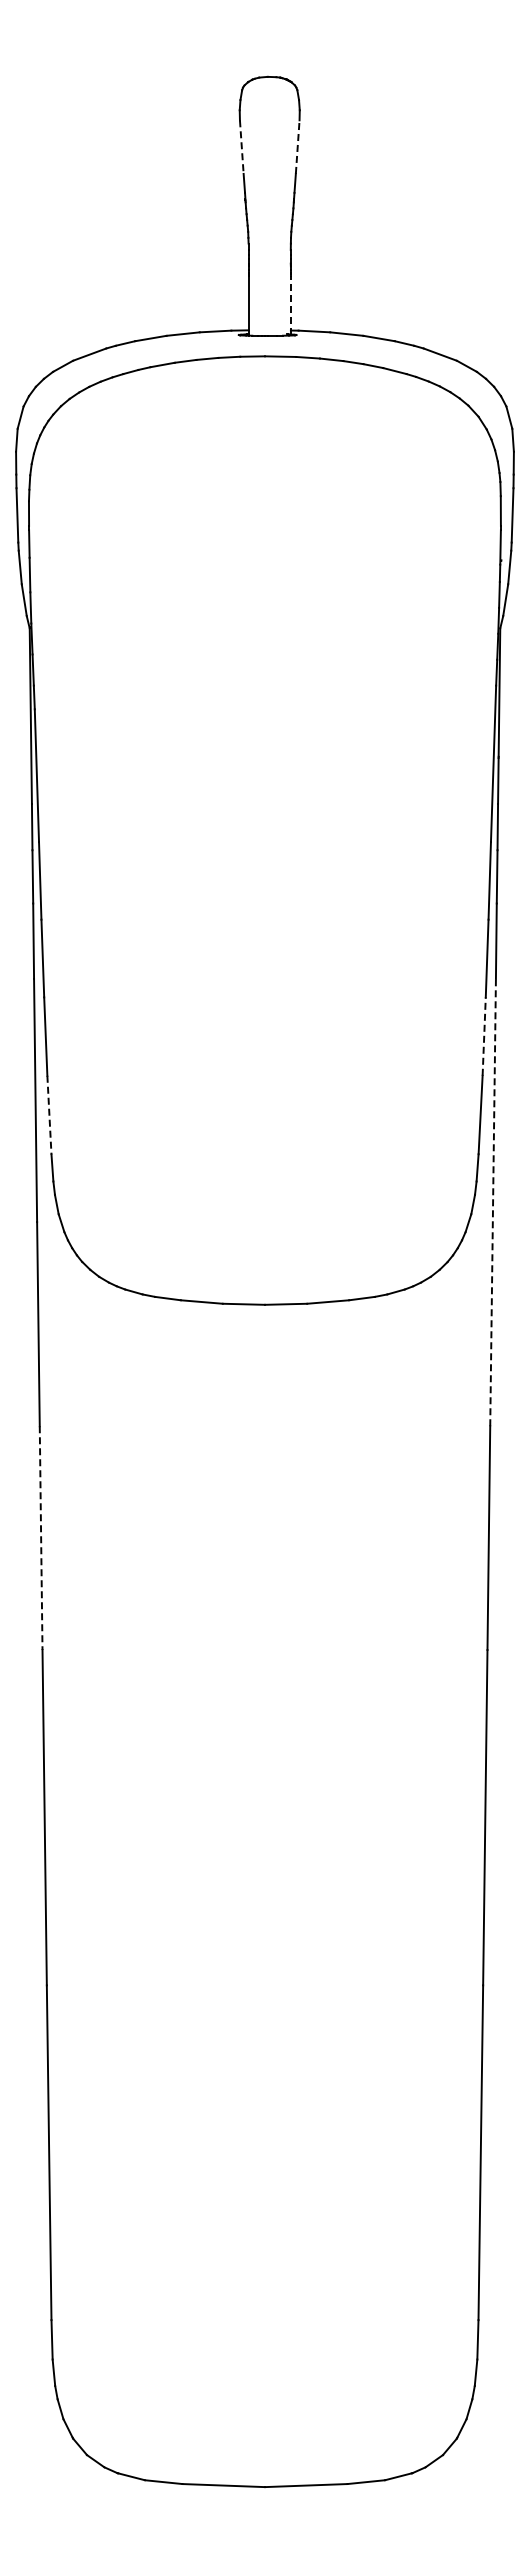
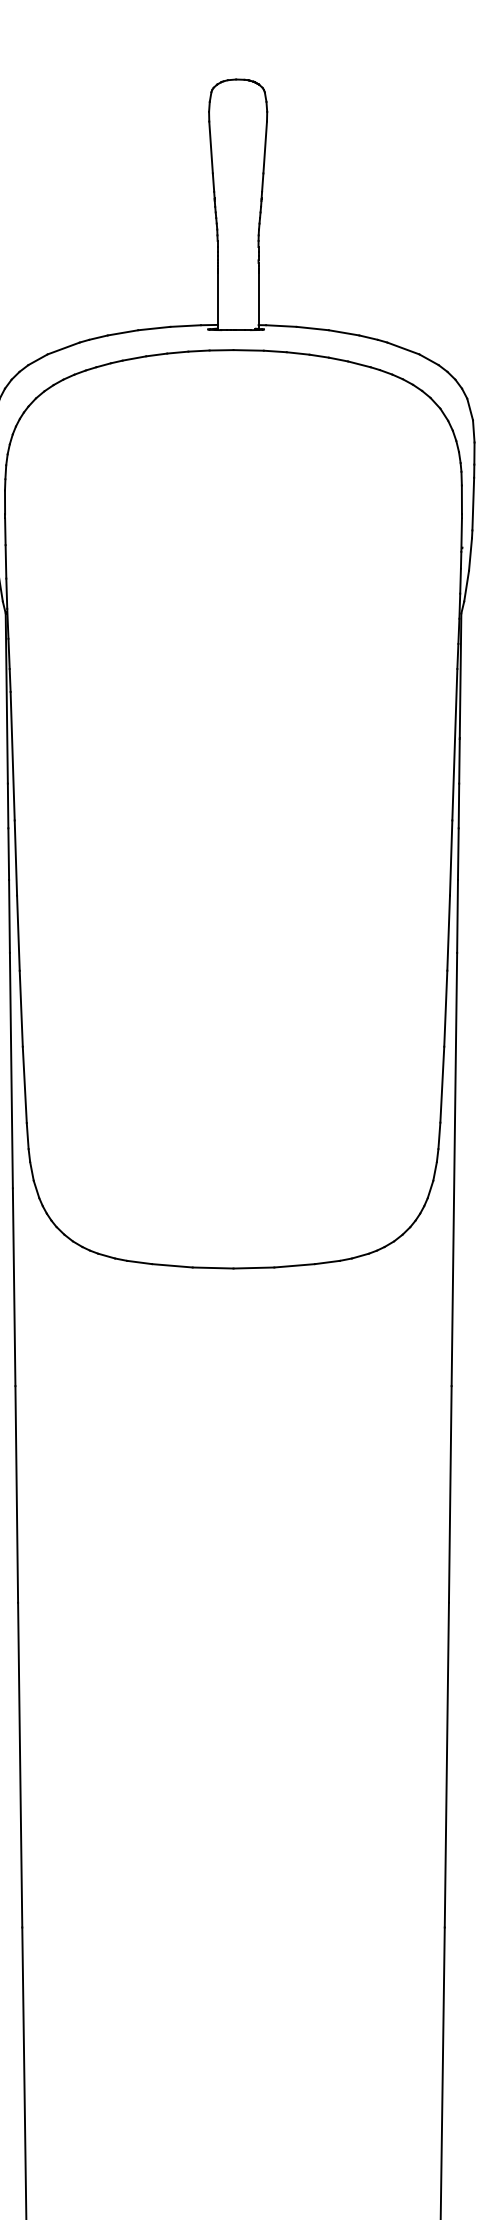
line: (241, 147) -> (210, 147), dashed -> solid
line: (297, 147) -> (265, 147), dashed -> solid
line: (290, 305) -> (258, 300), dashed -> solid
line: (484, 1036) -> (446, 1008), dashed -> solid
line: (49, 1115) -> (24, 1085), dashed -> solid
line: (493, 1202) -> (454, 1169), dashed -> solid
line: (41, 1538) -> (17, 1494), dashed -> solid

